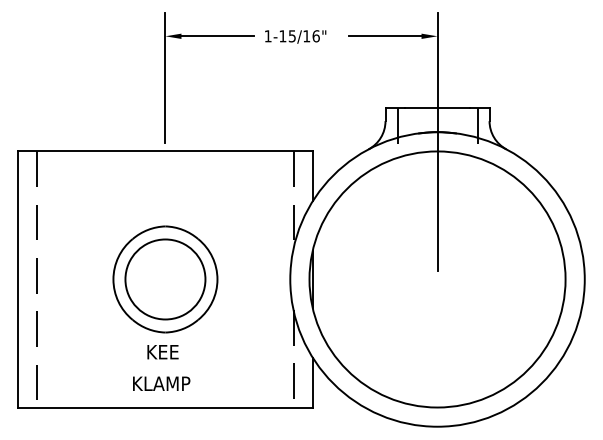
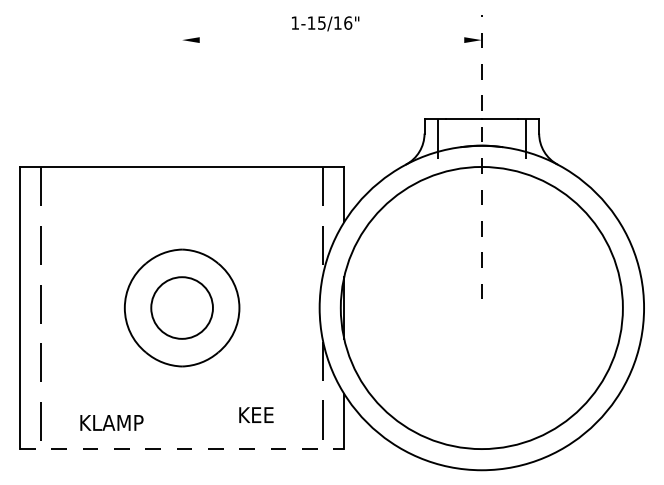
line: (217, 36) -> (239, 40), removed
text: (295, 36) -> (325, 23), moved
line: (385, 36) -> (424, 40), removed
line: (165, 78) -> (182, 86), removed
line: (437, 141) -> (481, 156), solid -> dashed
circle: (165, 279) -> (182, 307), size x0.7
text: (163, 351) -> (256, 414), moved
text: (161, 383) -> (111, 422), moved
line: (165, 407) -> (182, 449), solid -> dashed

